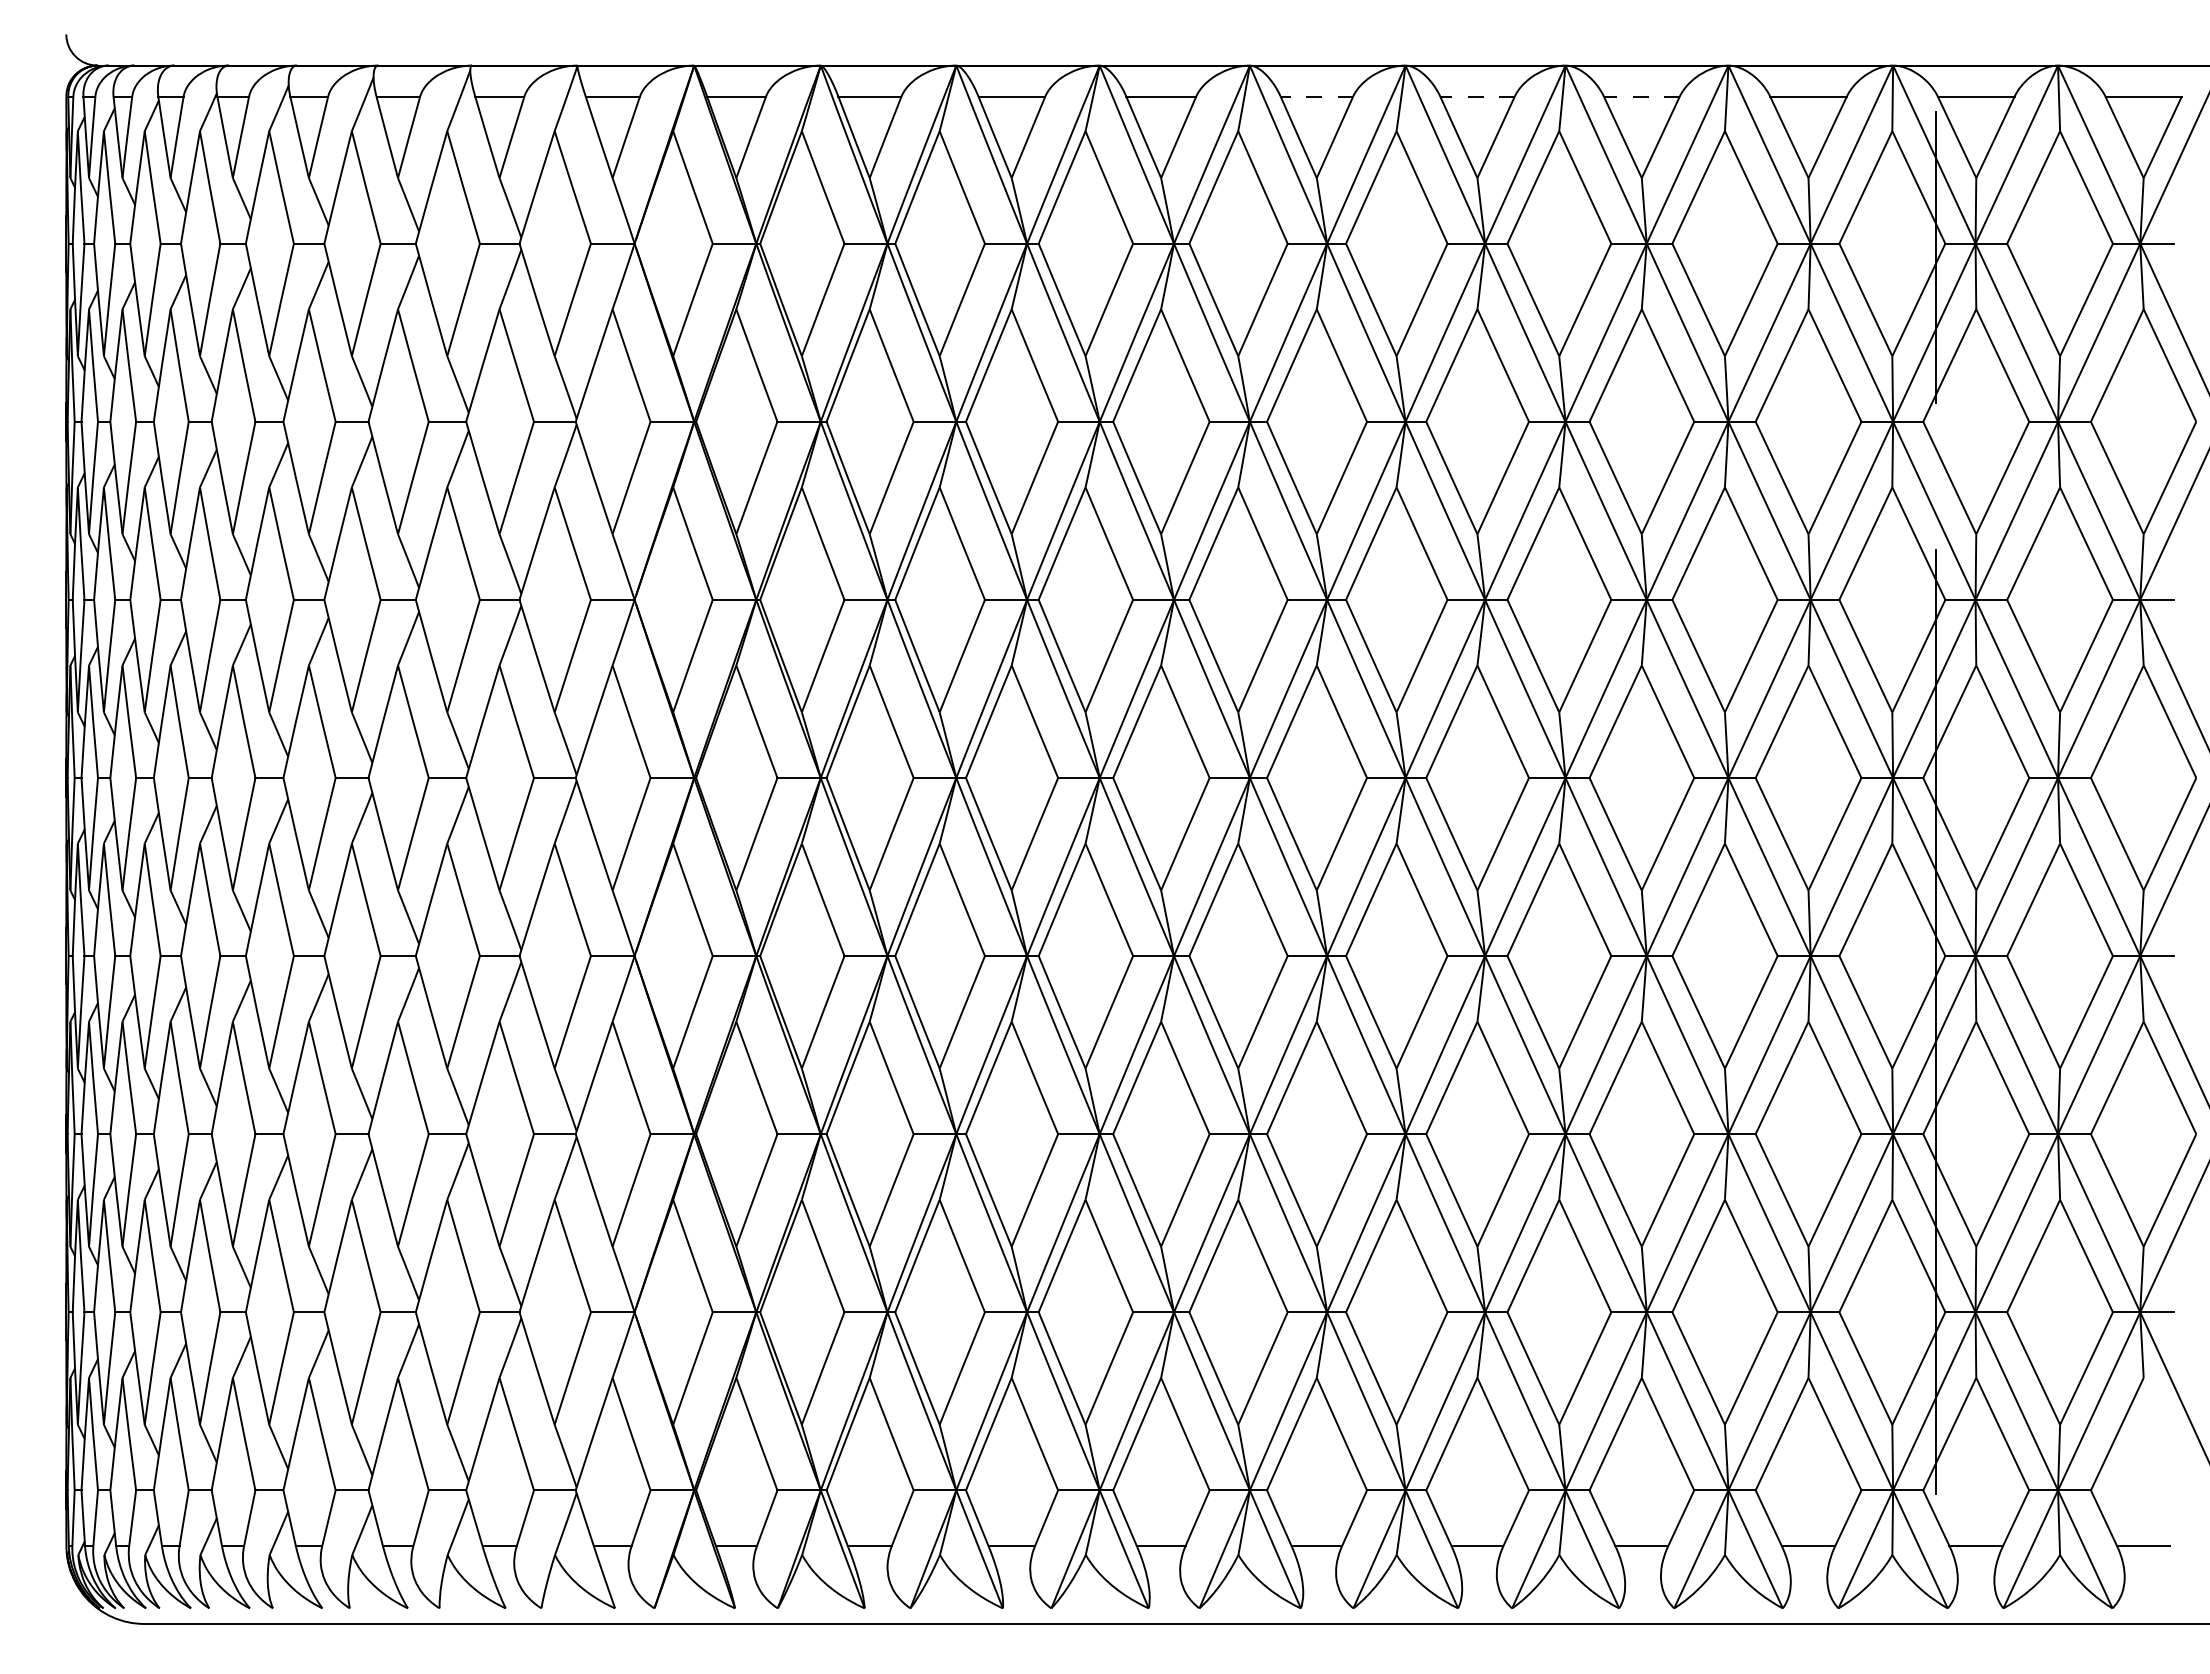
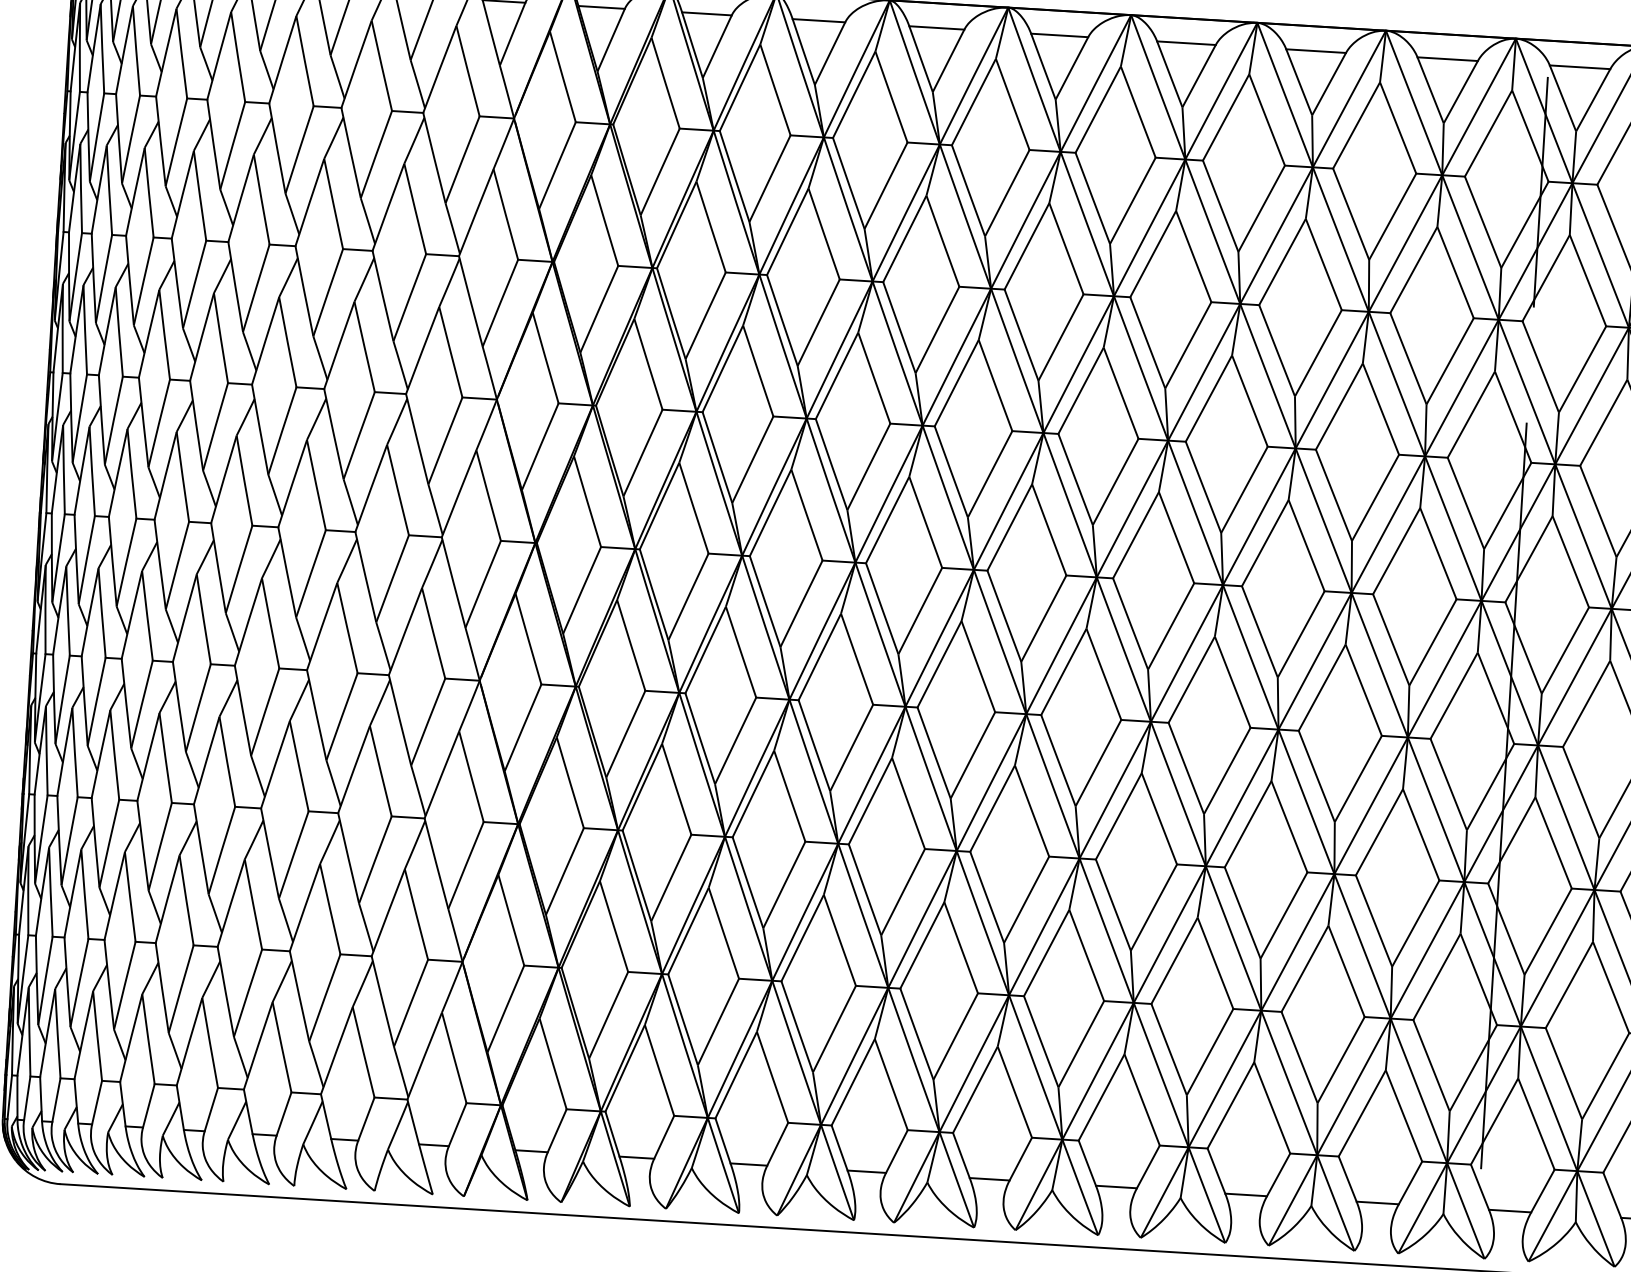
line: (1316, 96) -> (1059, 35), dashed -> solid
line: (1477, 96) -> (1186, 42), dashed -> solid
line: (1641, 96) -> (1315, 50), dashed -> solid

